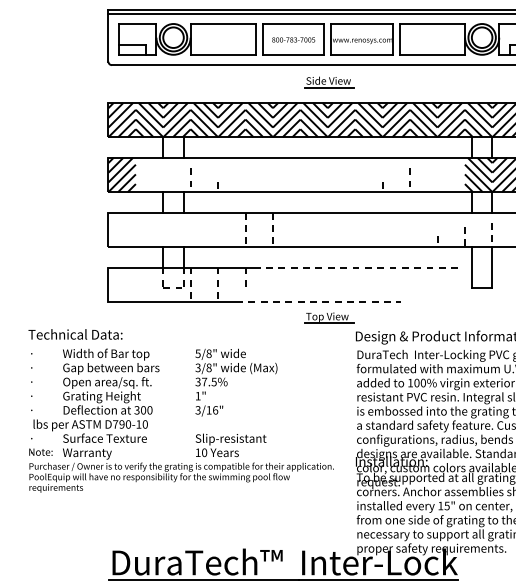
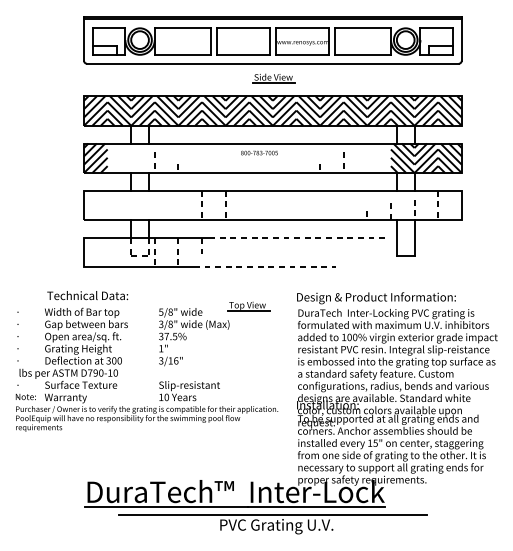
text: (293, 39) -> (259, 152), moved
part: (328, 318) -> (248, 306), moved
text: (75, 334) -> (87, 295), moved

